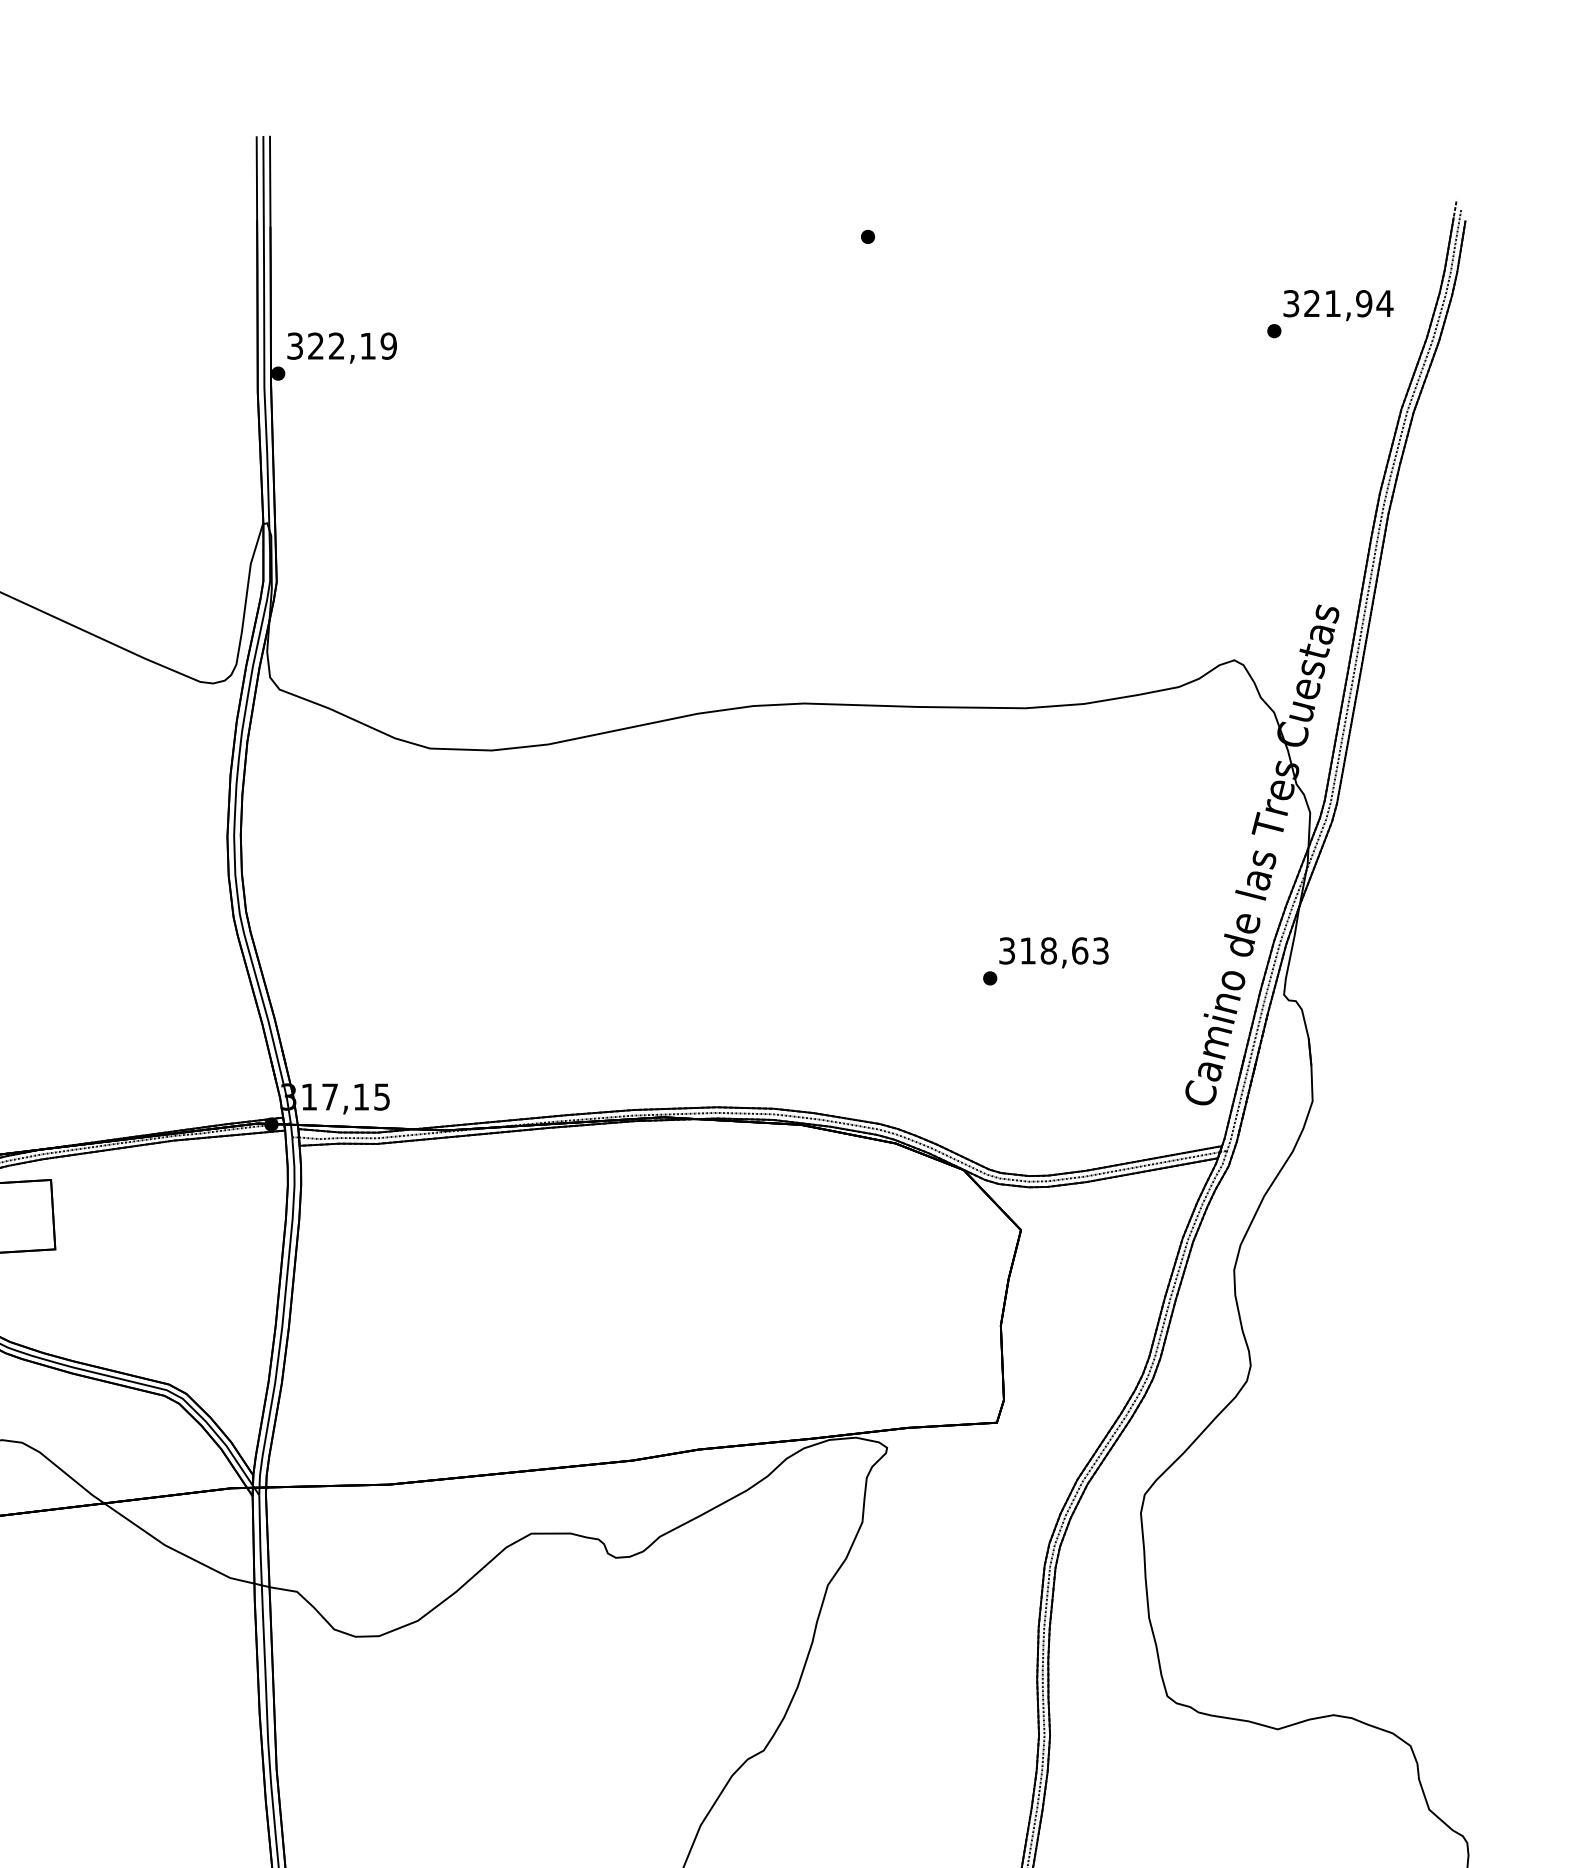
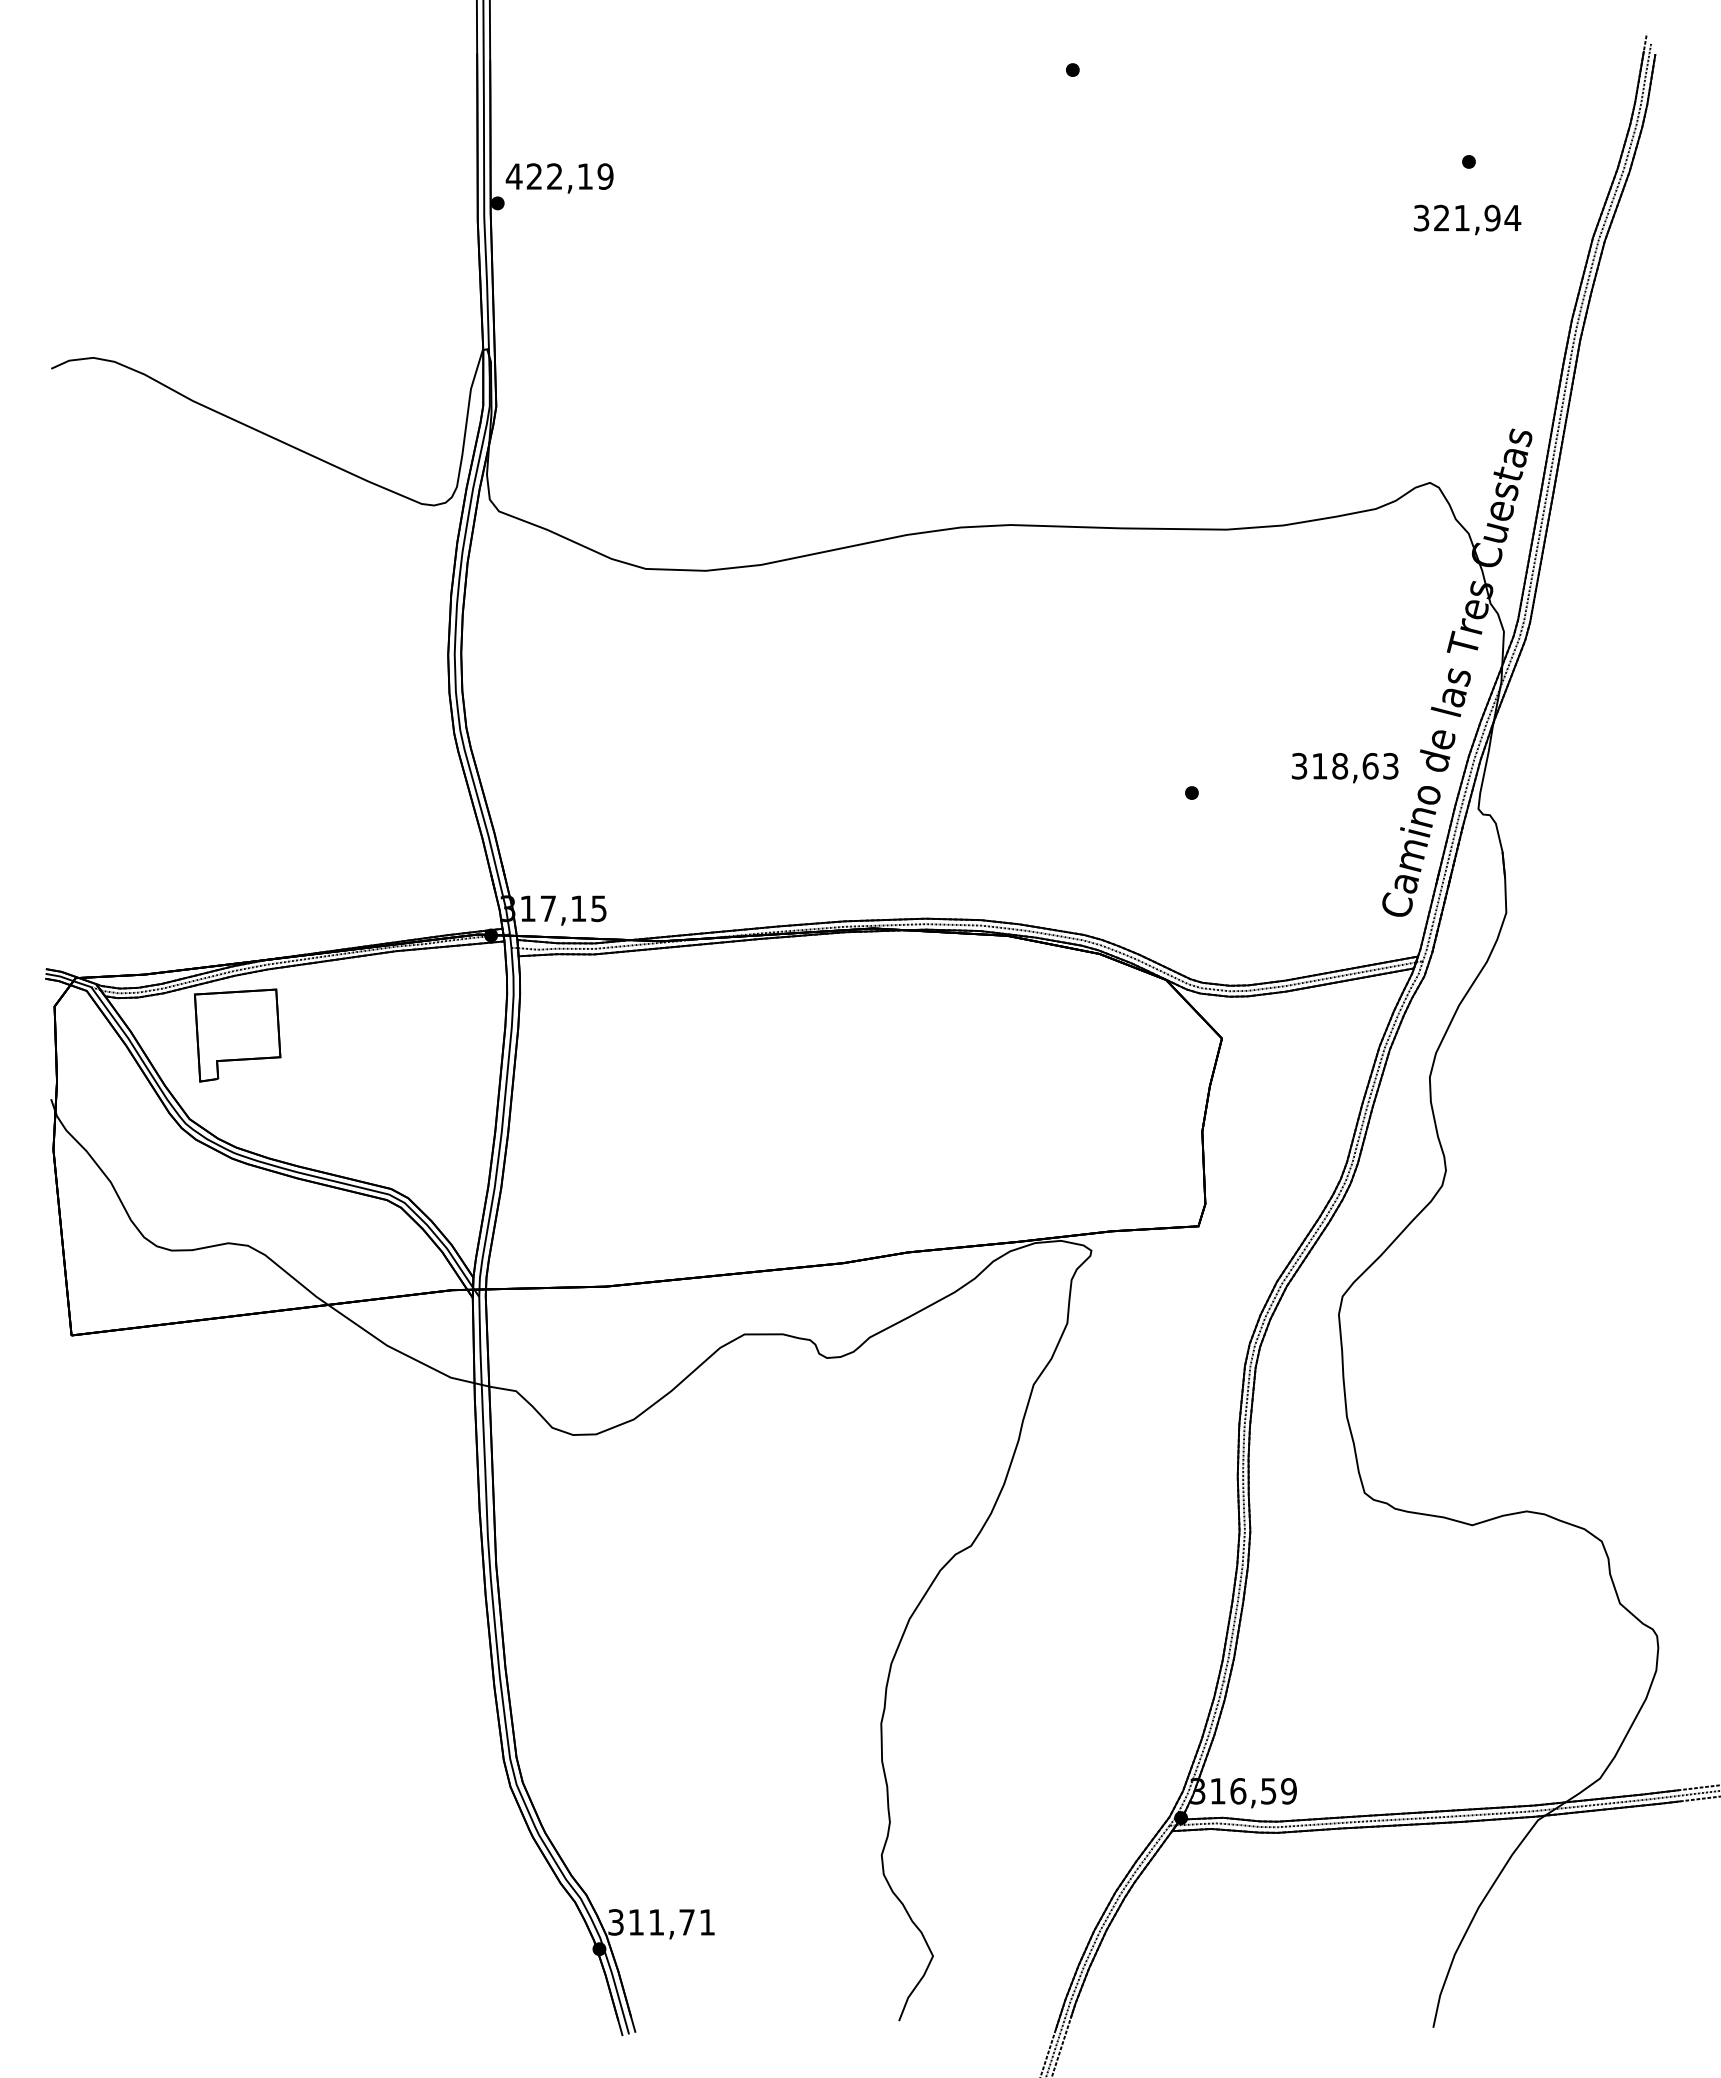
text: (1338, 305) -> (1467, 219), moved
text: (294, 346) -> (513, 176), 322,19 -> 422,19
text: (1053, 953) -> (1344, 768), moved

